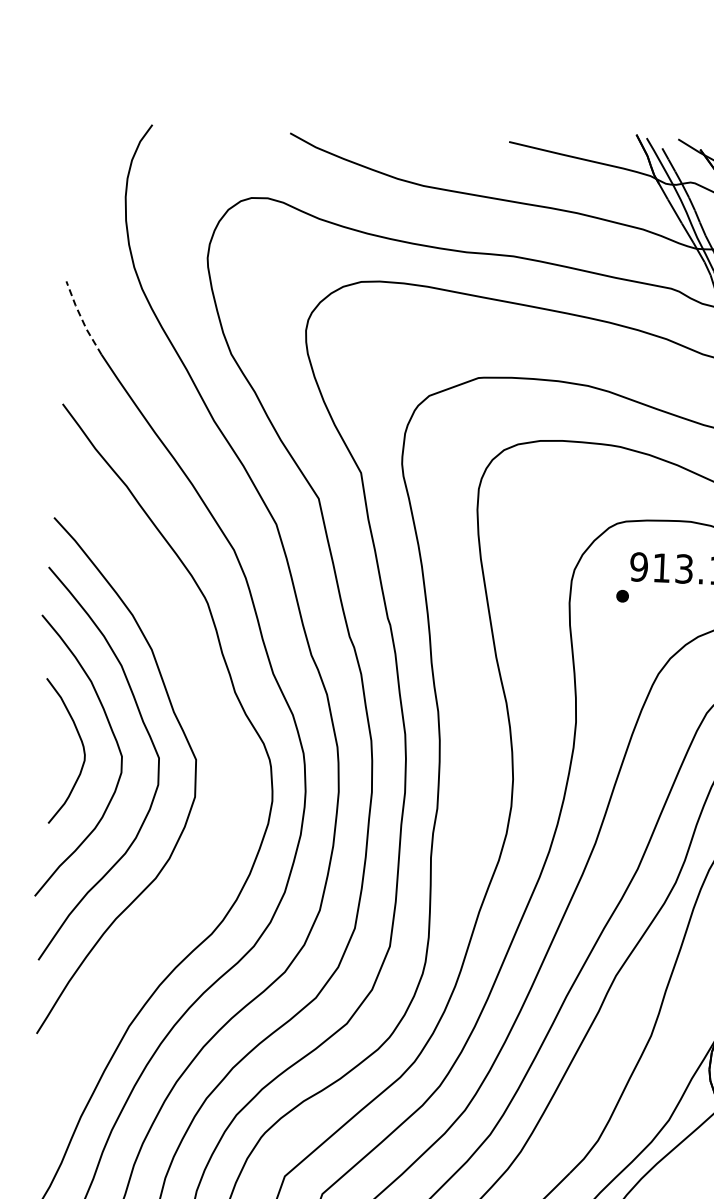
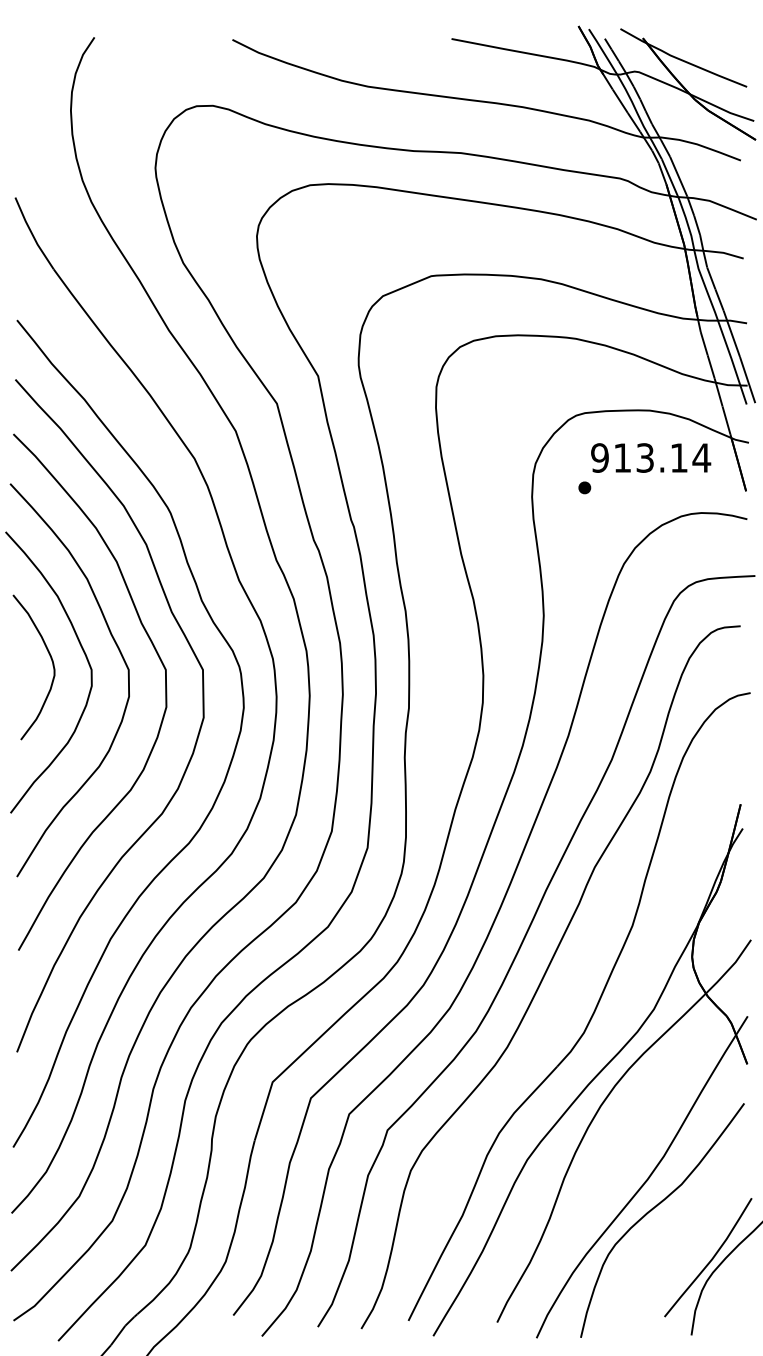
line: (81, 318) -> (32, 233), dashed -> solid
curve: (223, 828) -> (196, 737), added

